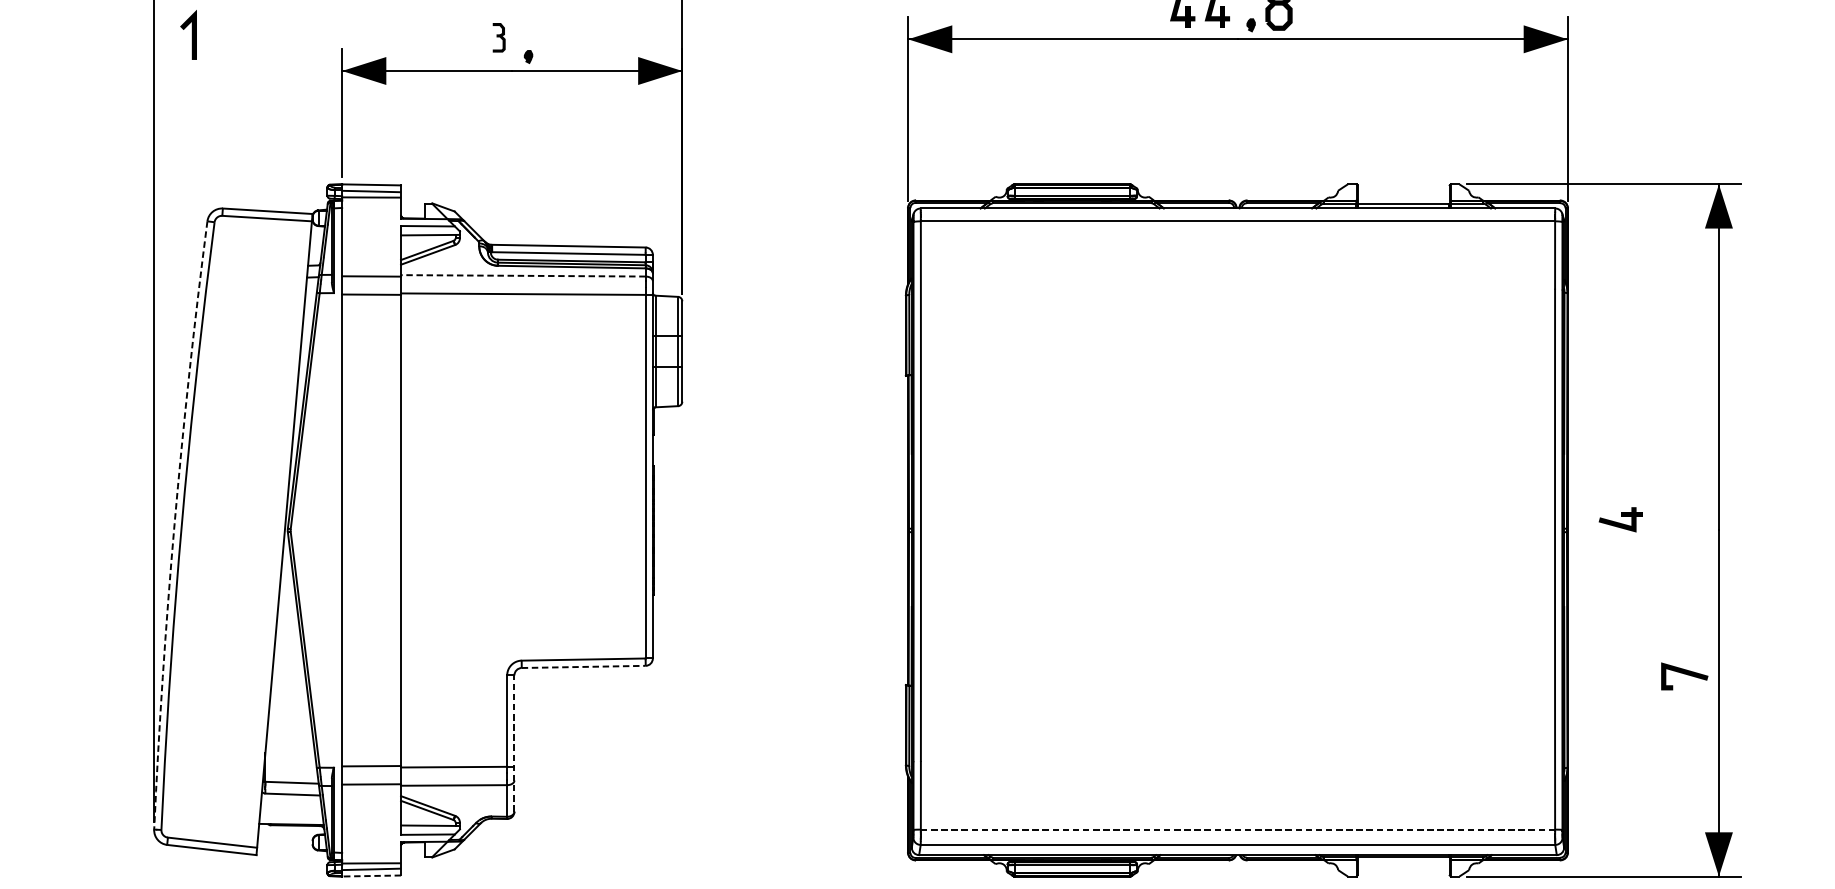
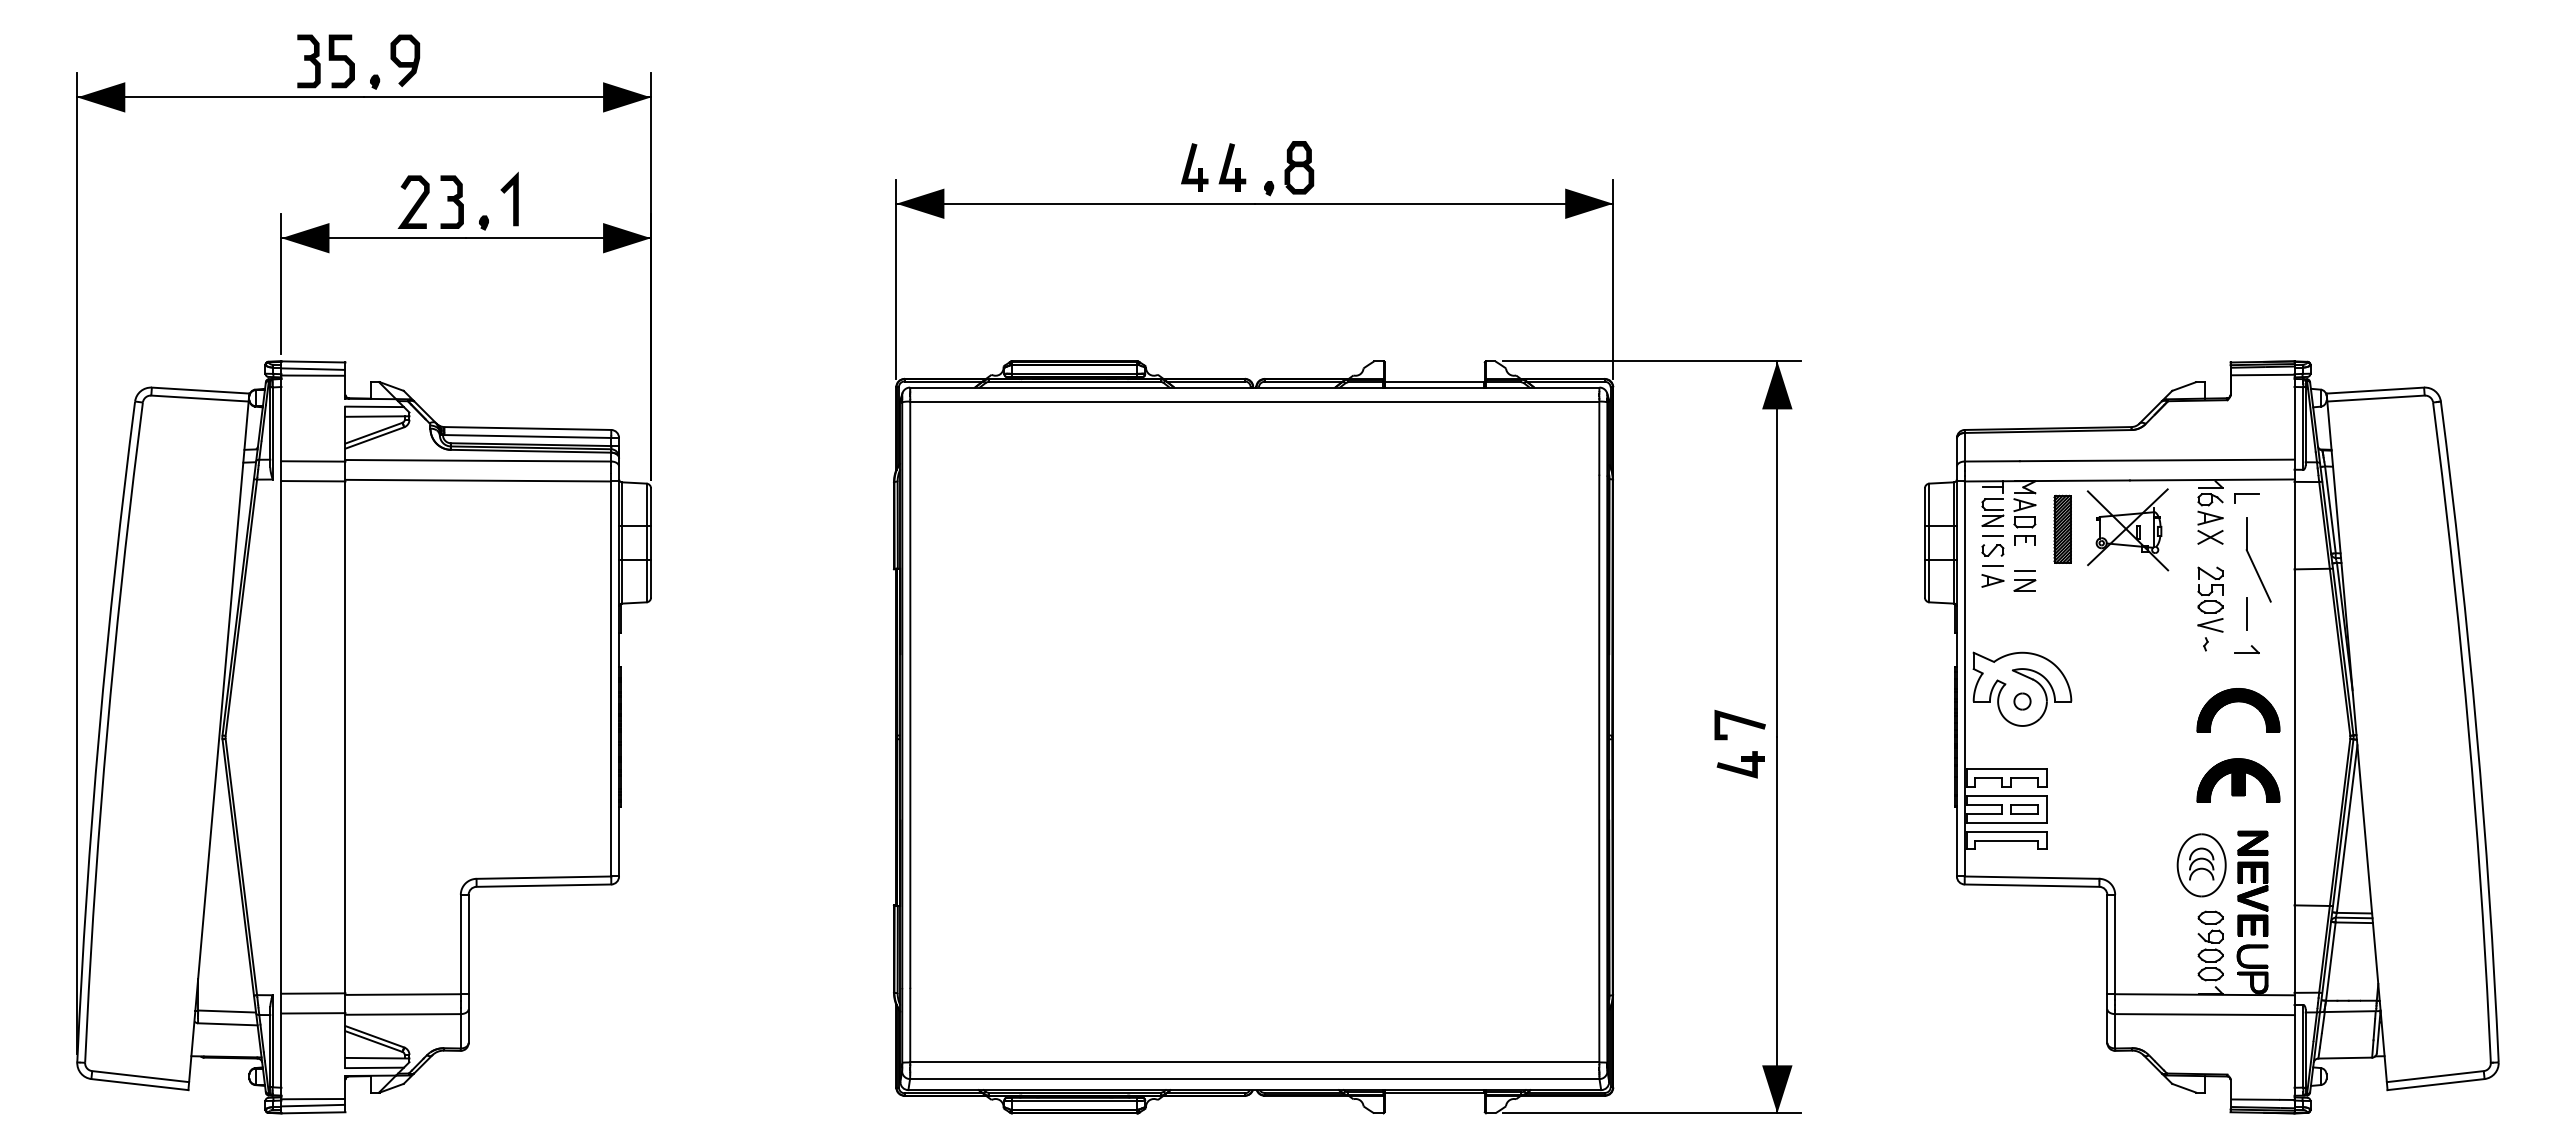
line: (192, 34) -> (513, 198), moved
part: (498, 37) -> (451, 201), size x1.67
curve: (465, 39) -> (415, 203), added
line: (523, 275) -> (478, 460), dashed -> solid
part: (1620, 519) -> (1740, 764), moved
arc: (174, 525) -> (99, 731), dashed -> solid
line: (584, 666) -> (544, 885), dashed -> solid
line: (1684, 674) -> (1739, 722), moved
line: (514, 743) -> (468, 968), dashed -> solid
line: (1237, 829) -> (1254, 1062), dashed -> solid
line: (370, 875) -> (312, 1112), dashed -> solid

